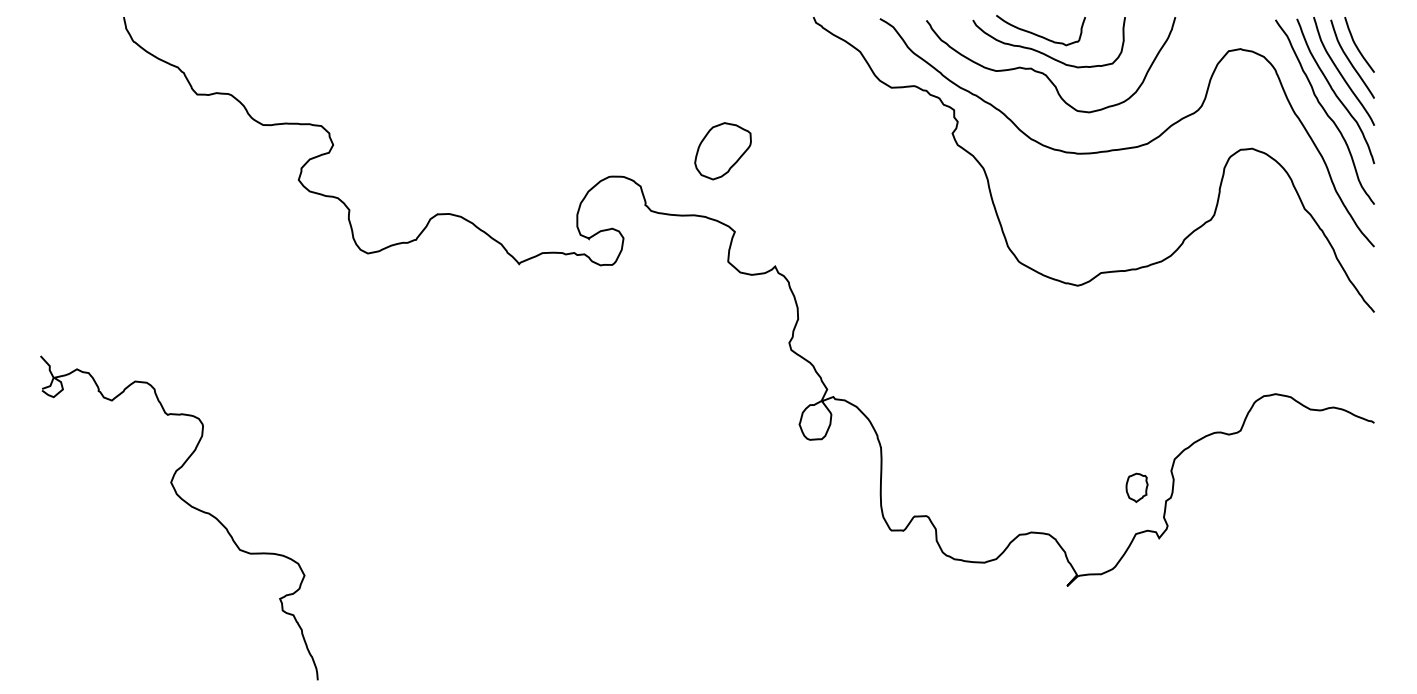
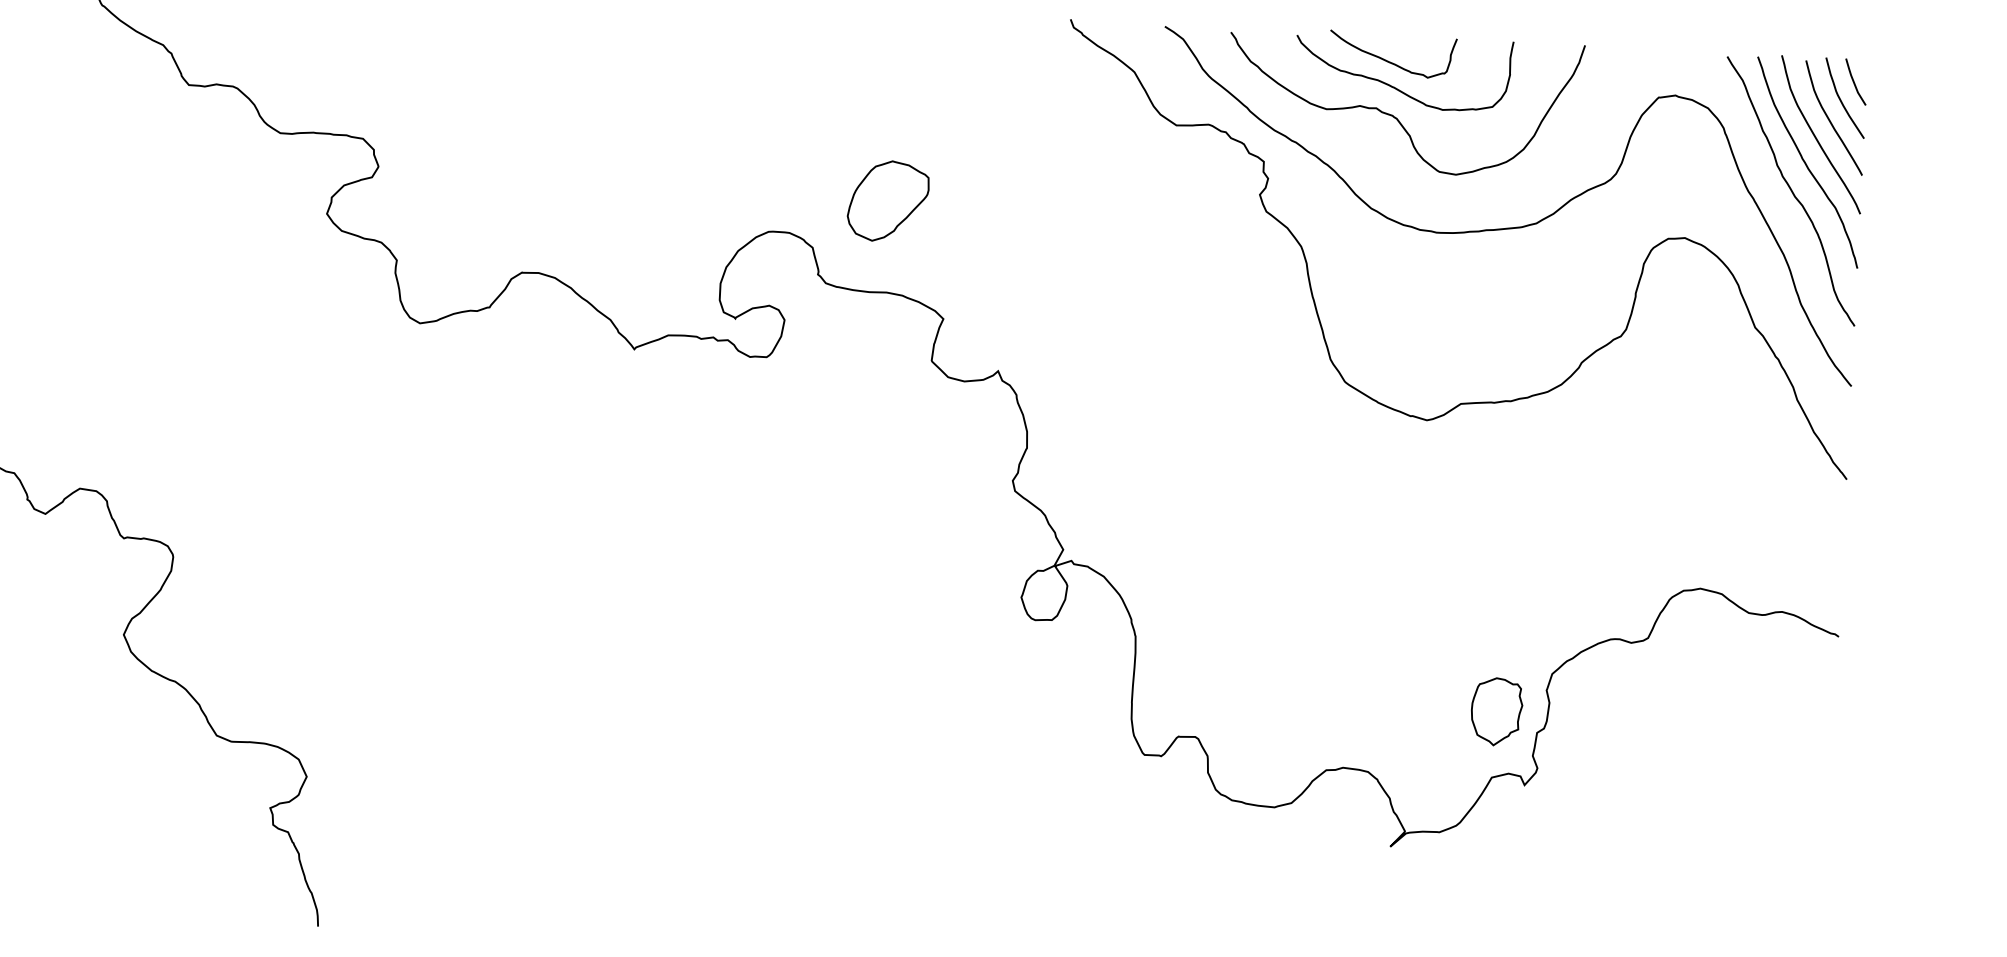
line: (1366, 33) -> (1855, 82), added
part: (722, 151) -> (887, 201), moved
part: (1136, 487) -> (1495, 711), size x1.67

